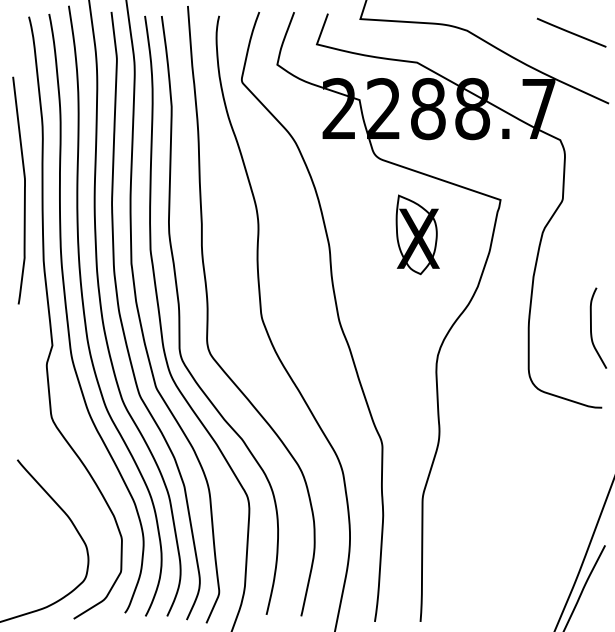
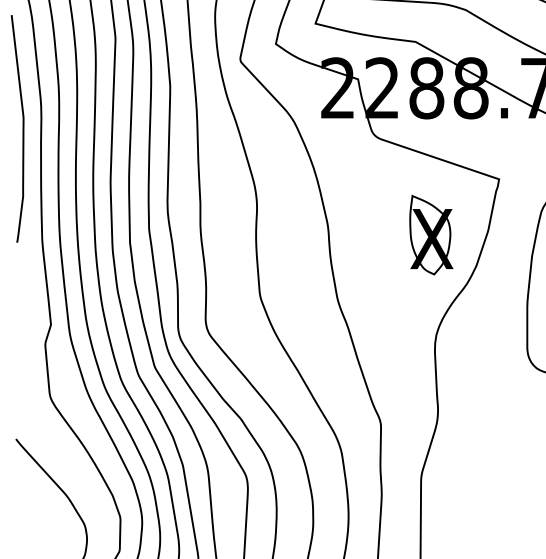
curve: (24, 190) -> (23, 128), moved
part: (417, 234) -> (431, 234), moved

